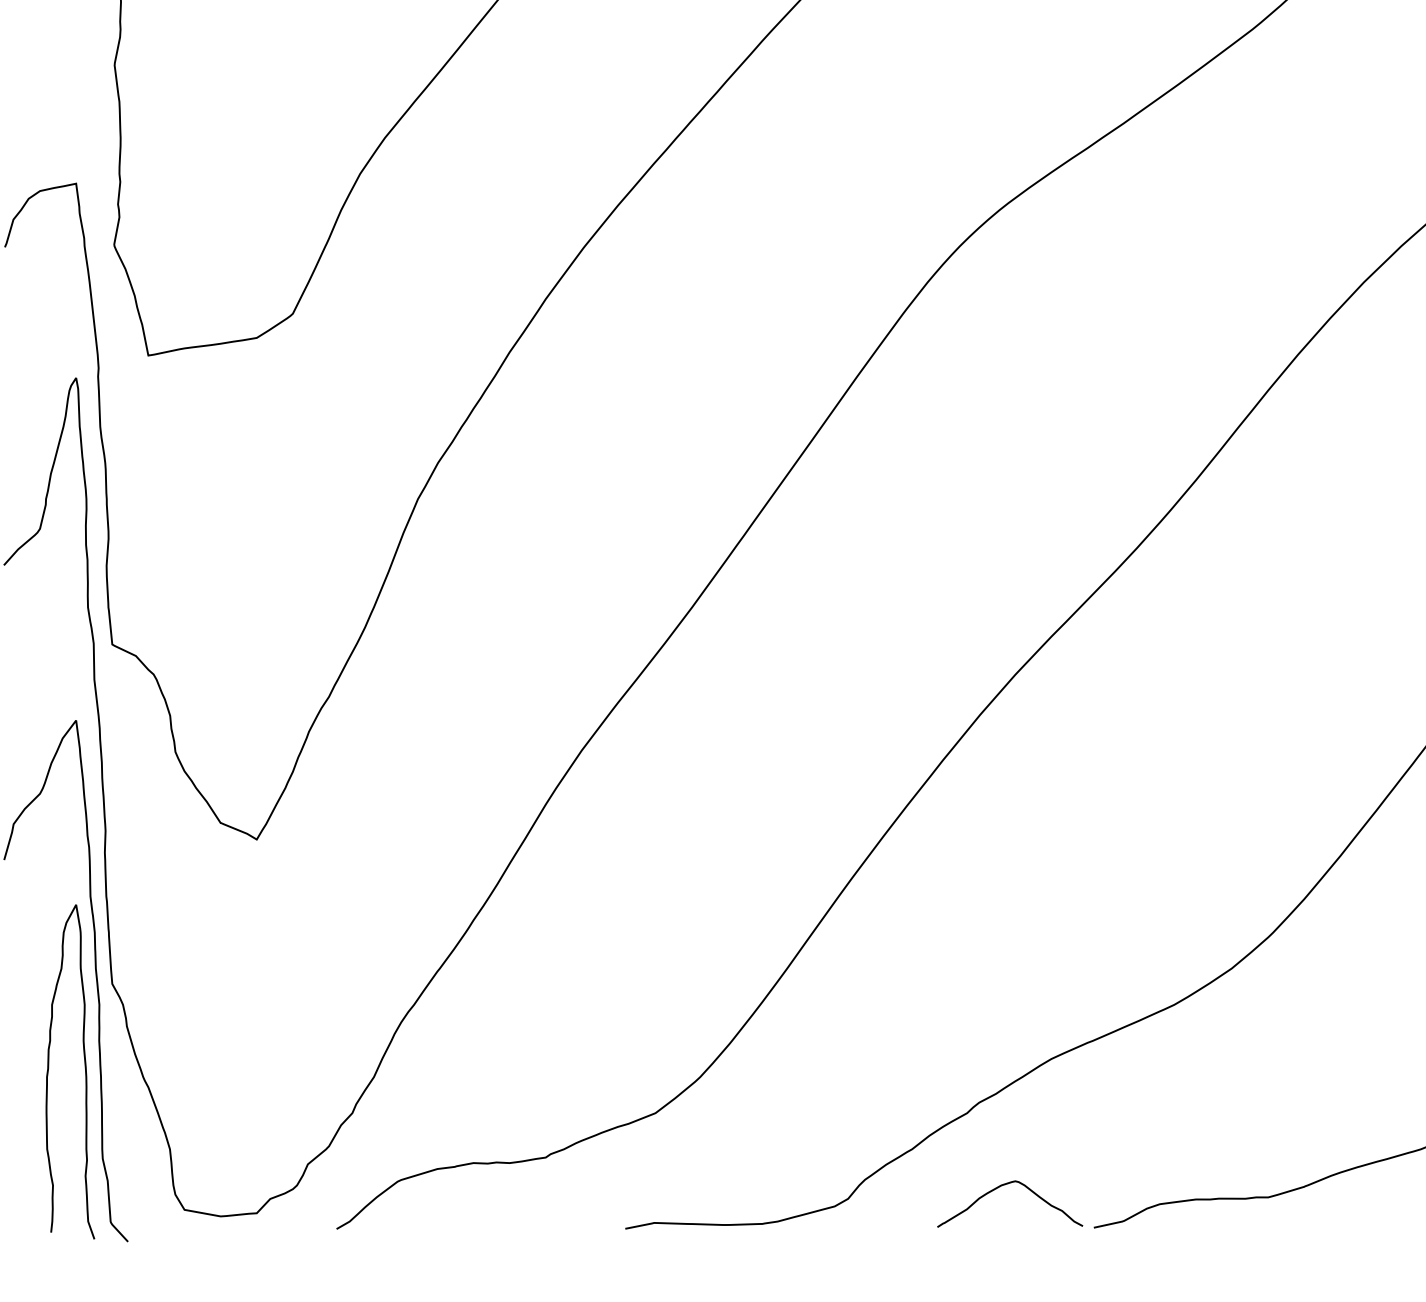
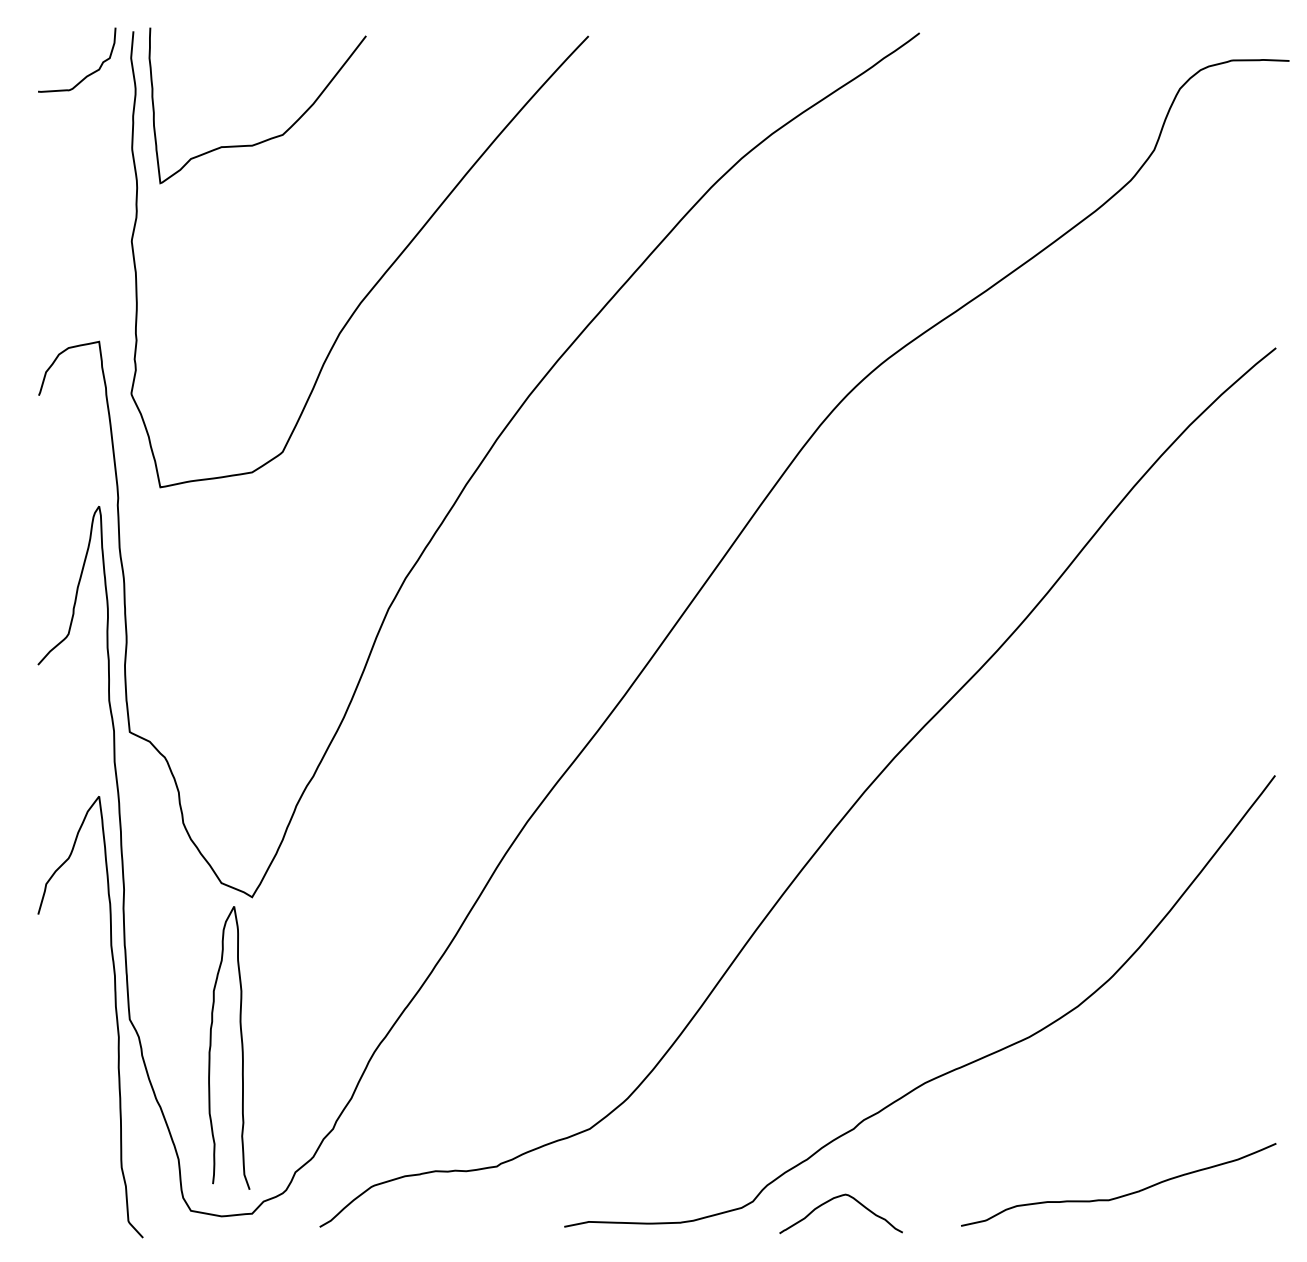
curve: (84, 1071) -> (241, 1047), moved
curve: (1004, 1185) -> (836, 1198), moved

